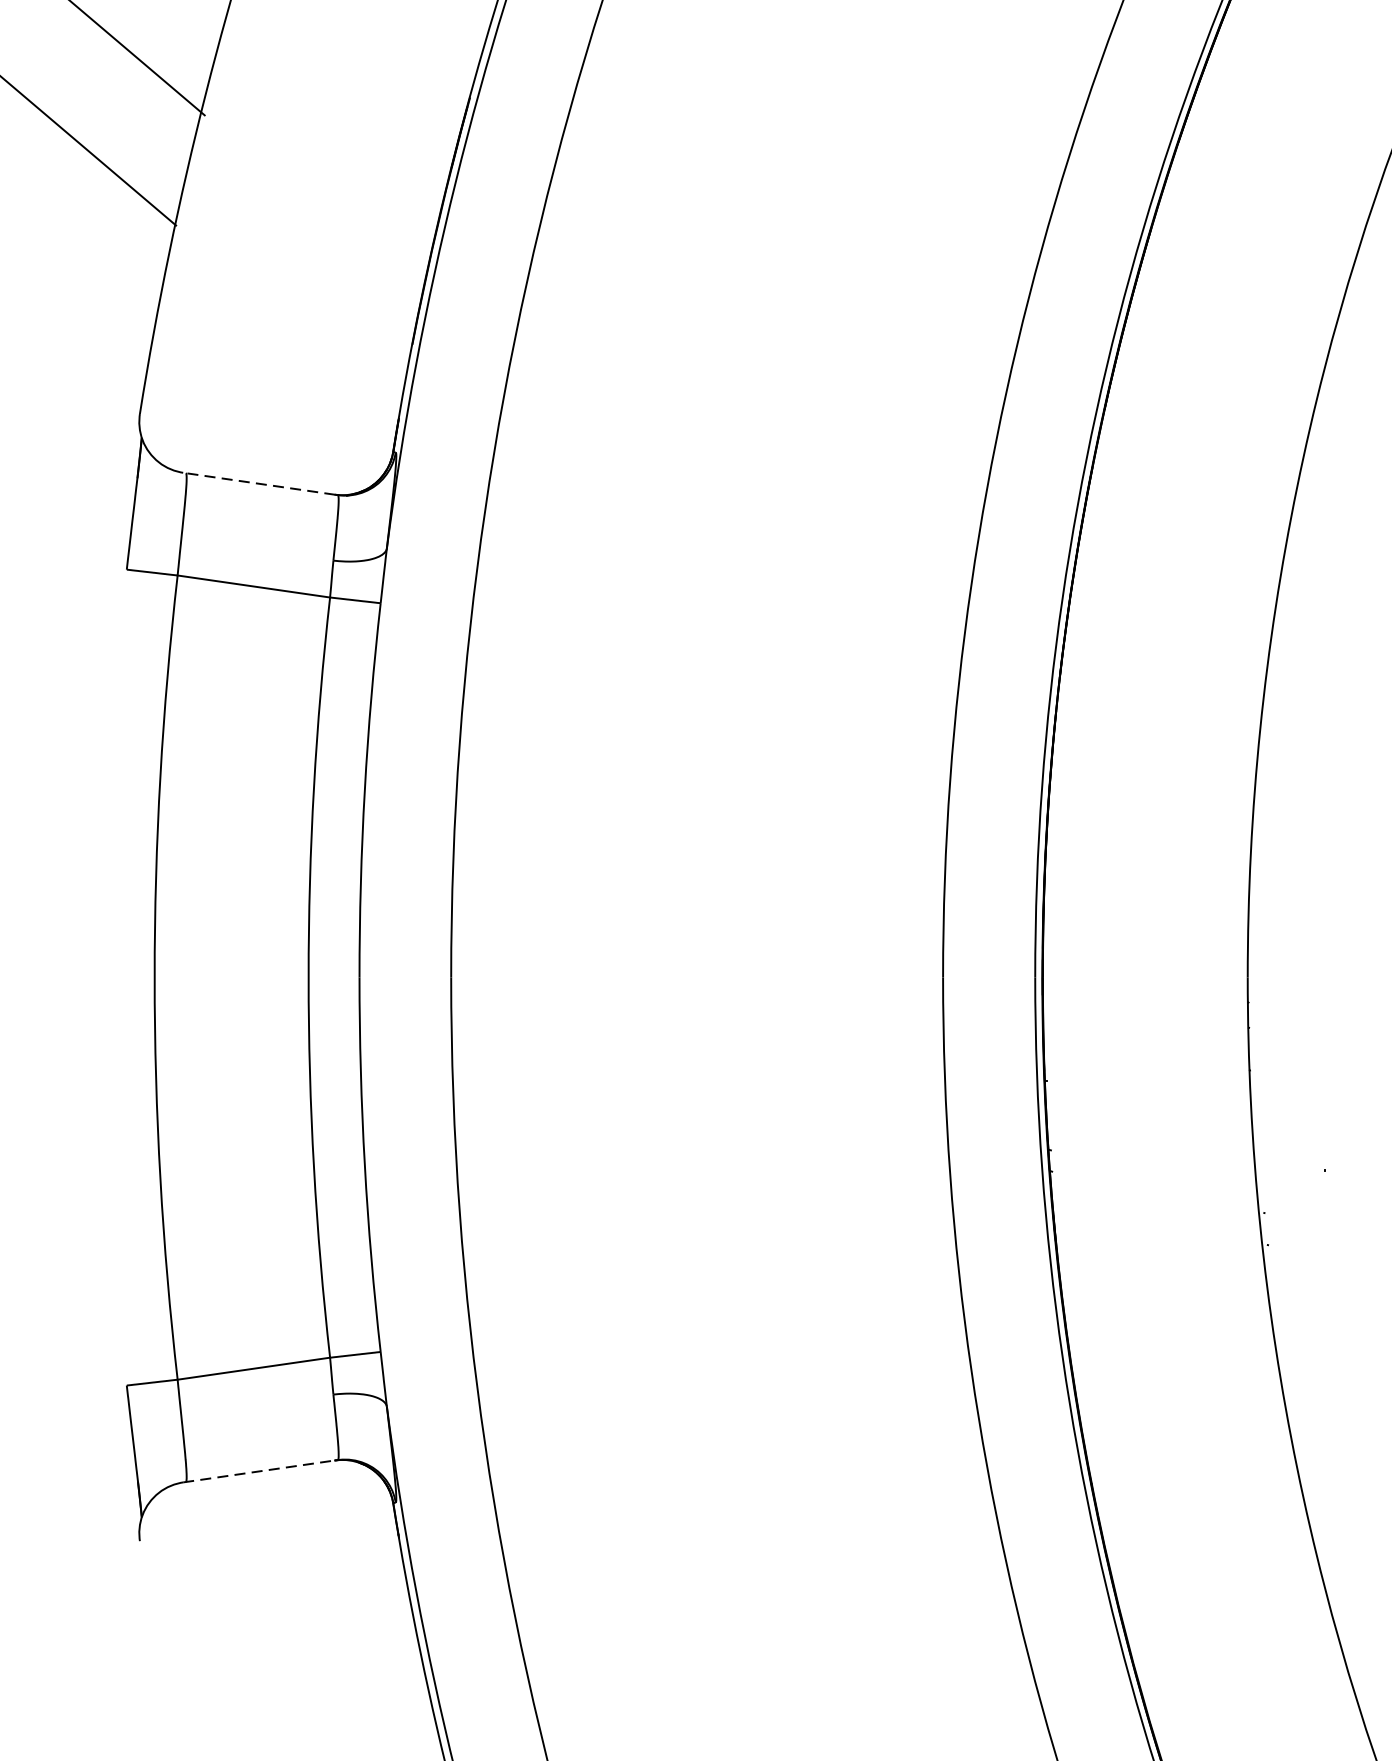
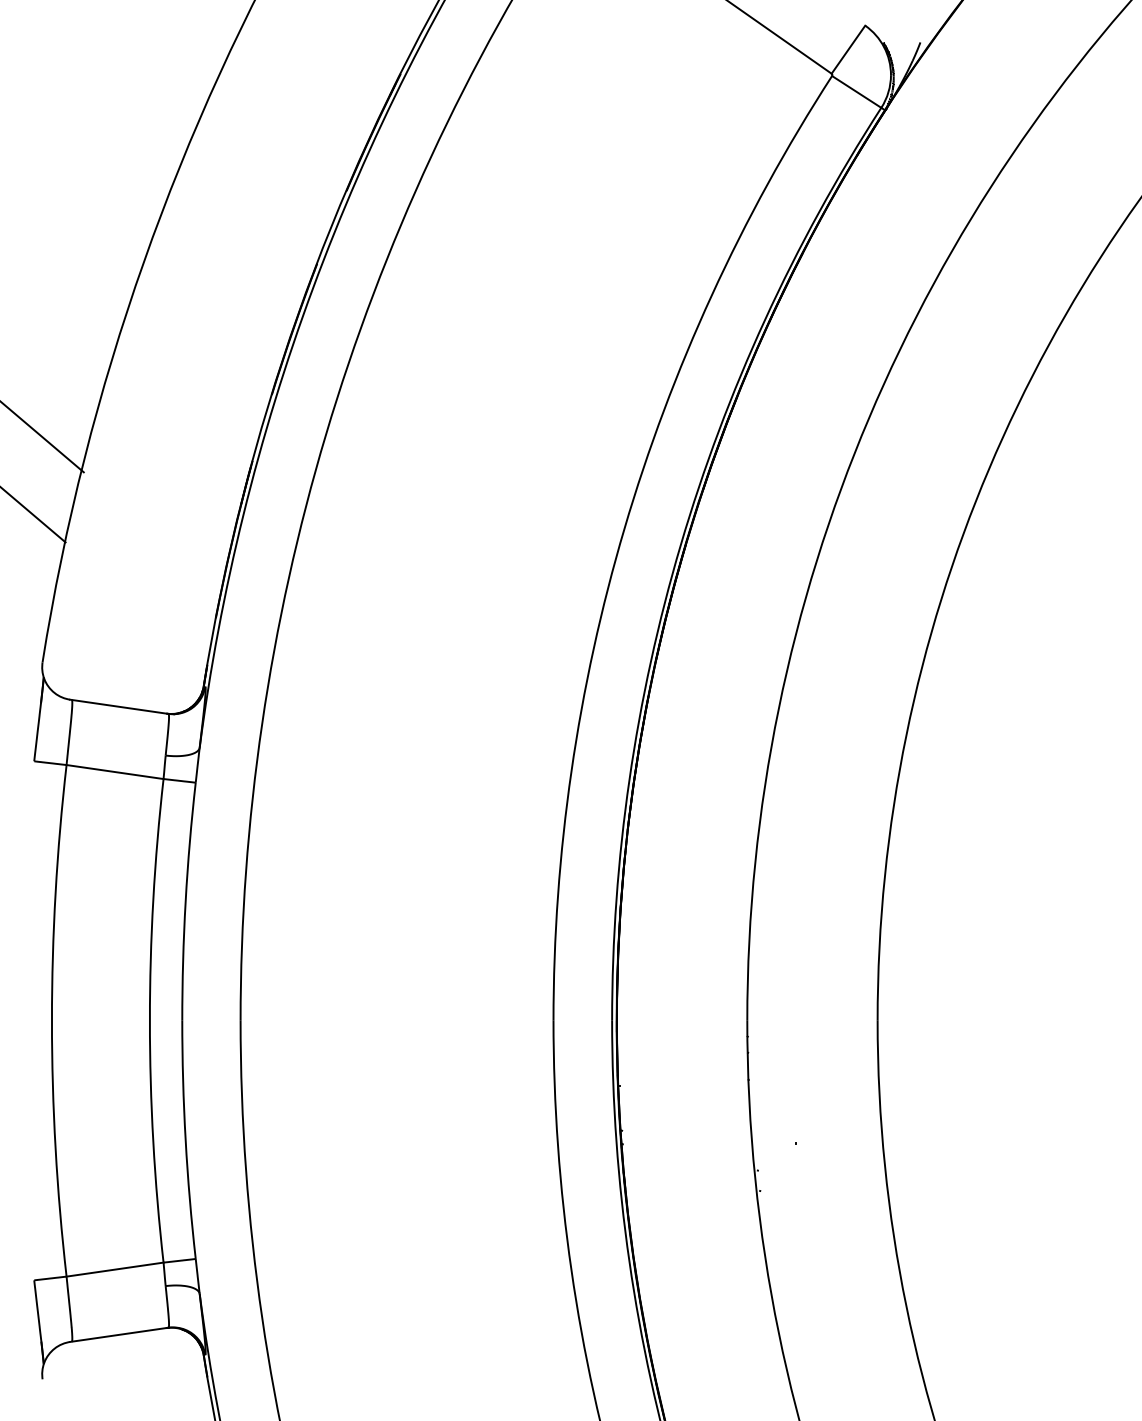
line: (259, 483) -> (118, 706), dashed -> solid
line: (259, 1470) -> (118, 1334), dashed -> solid

